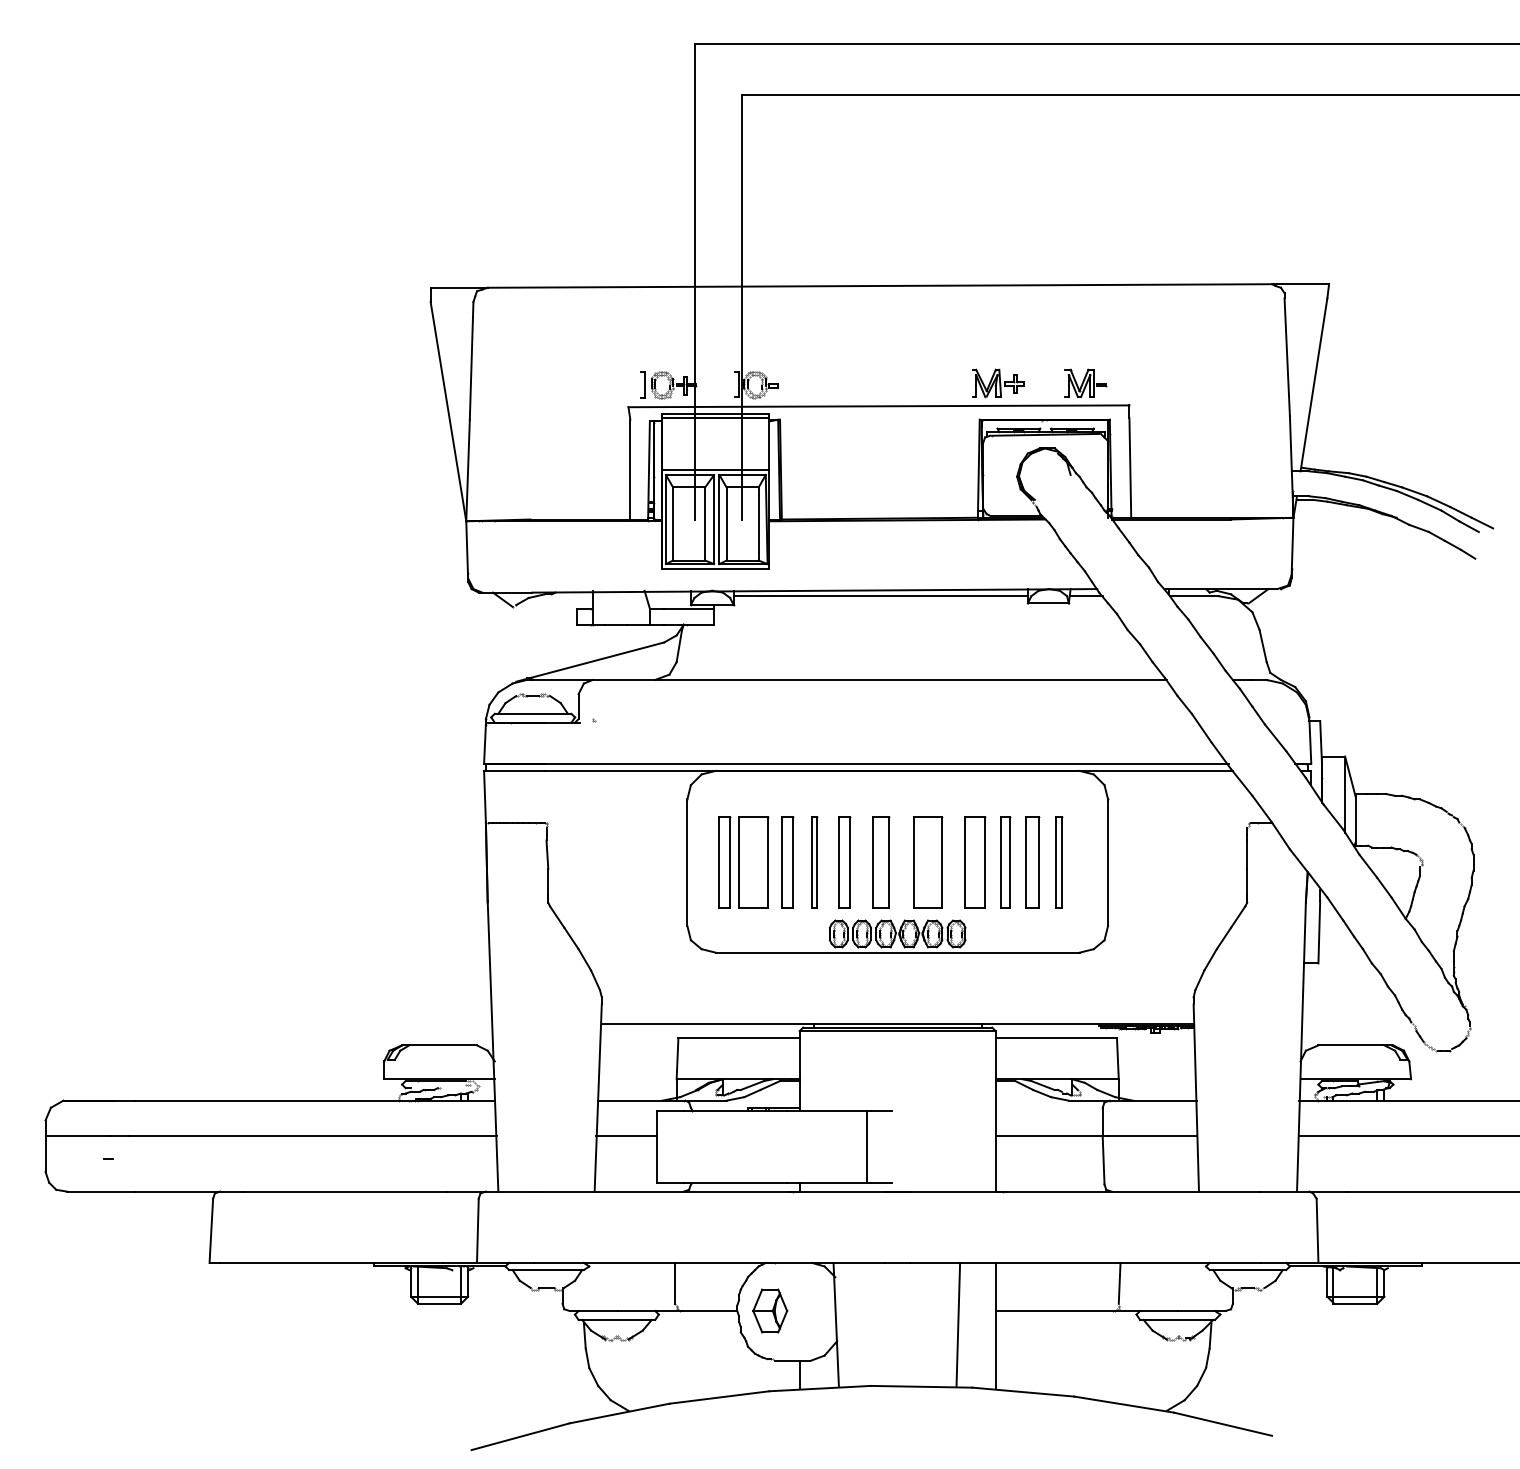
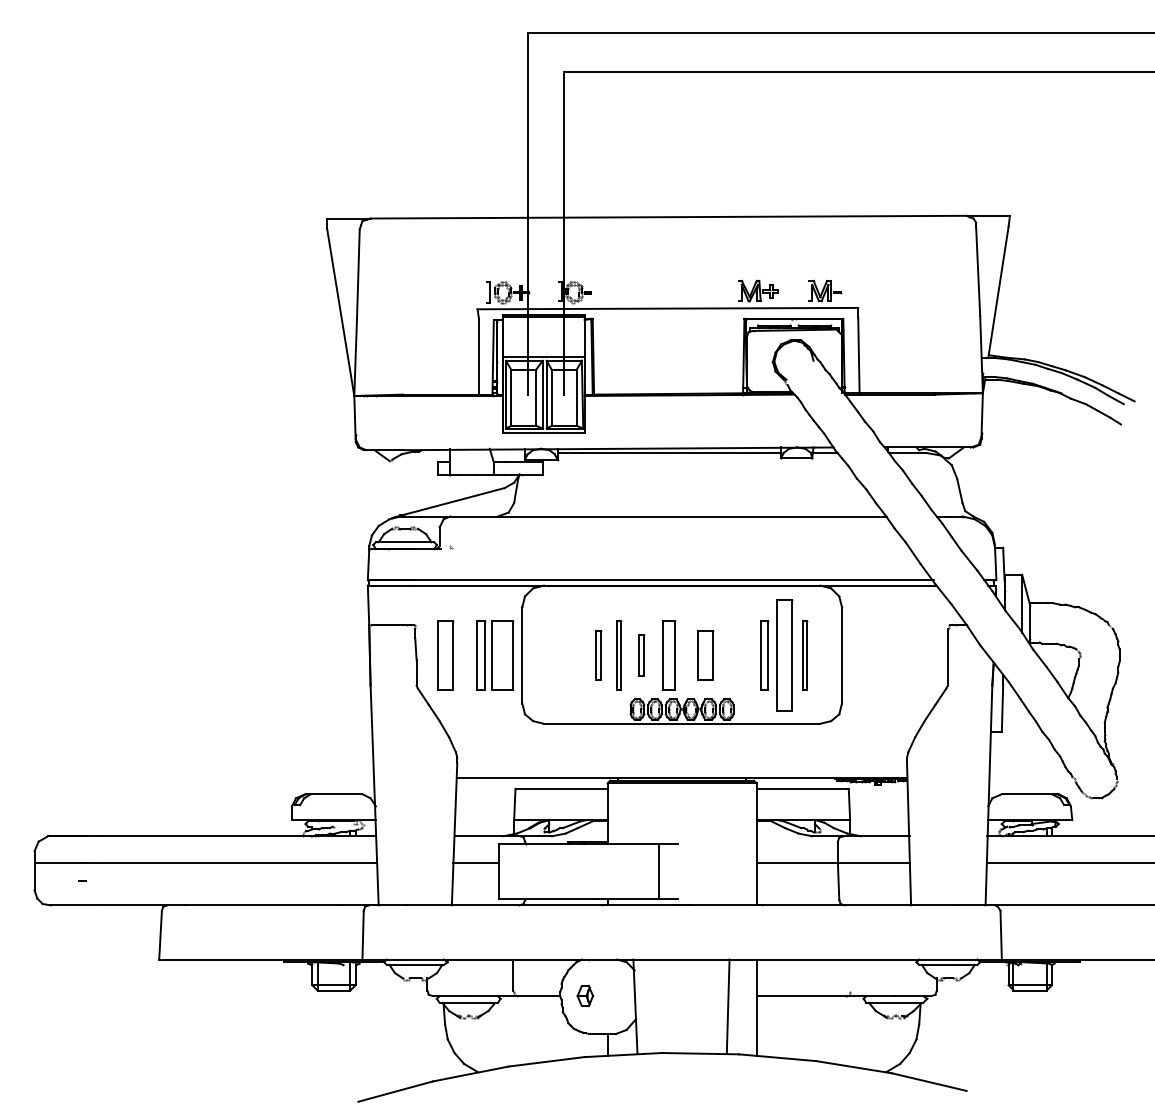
part: (743, 862) -> (495, 655), moved
part: (787, 862) -> (598, 655), size x0.7
part: (844, 862) -> (641, 655), size x0.6
part: (928, 862) -> (705, 655), size x0.7
part: (975, 862) -> (445, 655), moved
part: (1032, 862) -> (784, 655), size x1.6
line: (1119, 1282) -> (850, 974), removed
part: (770, 1310) -> (585, 995), size x0.6

